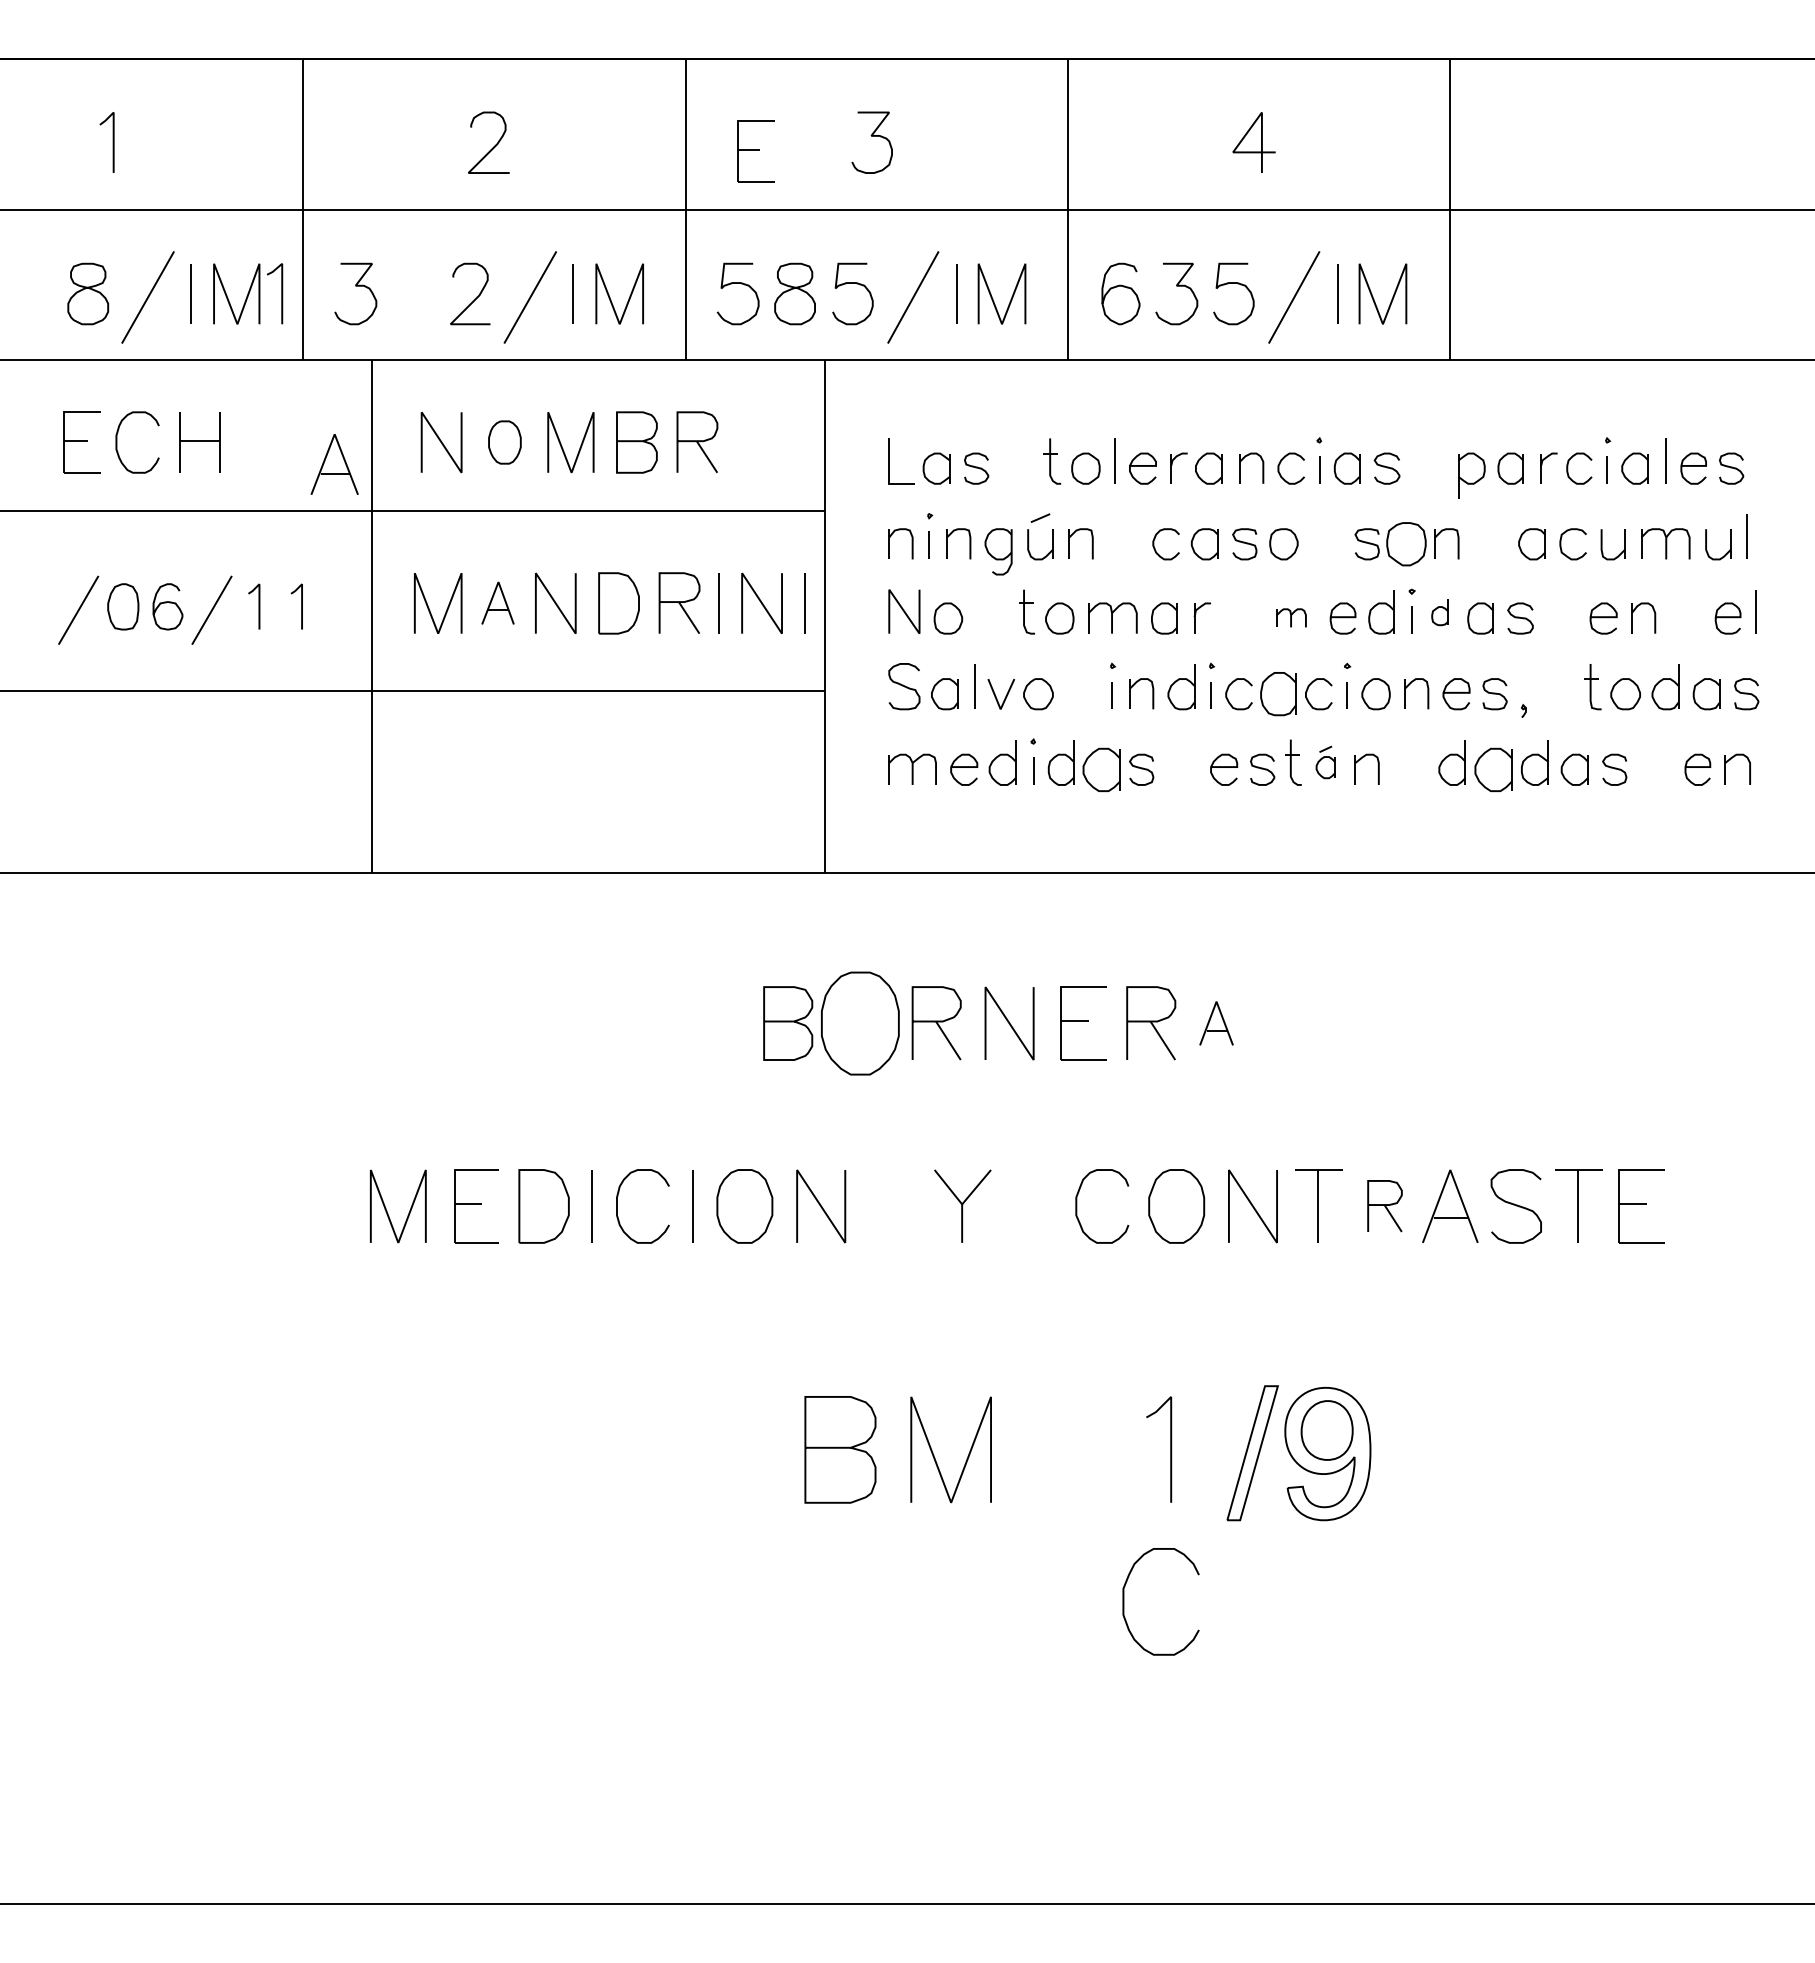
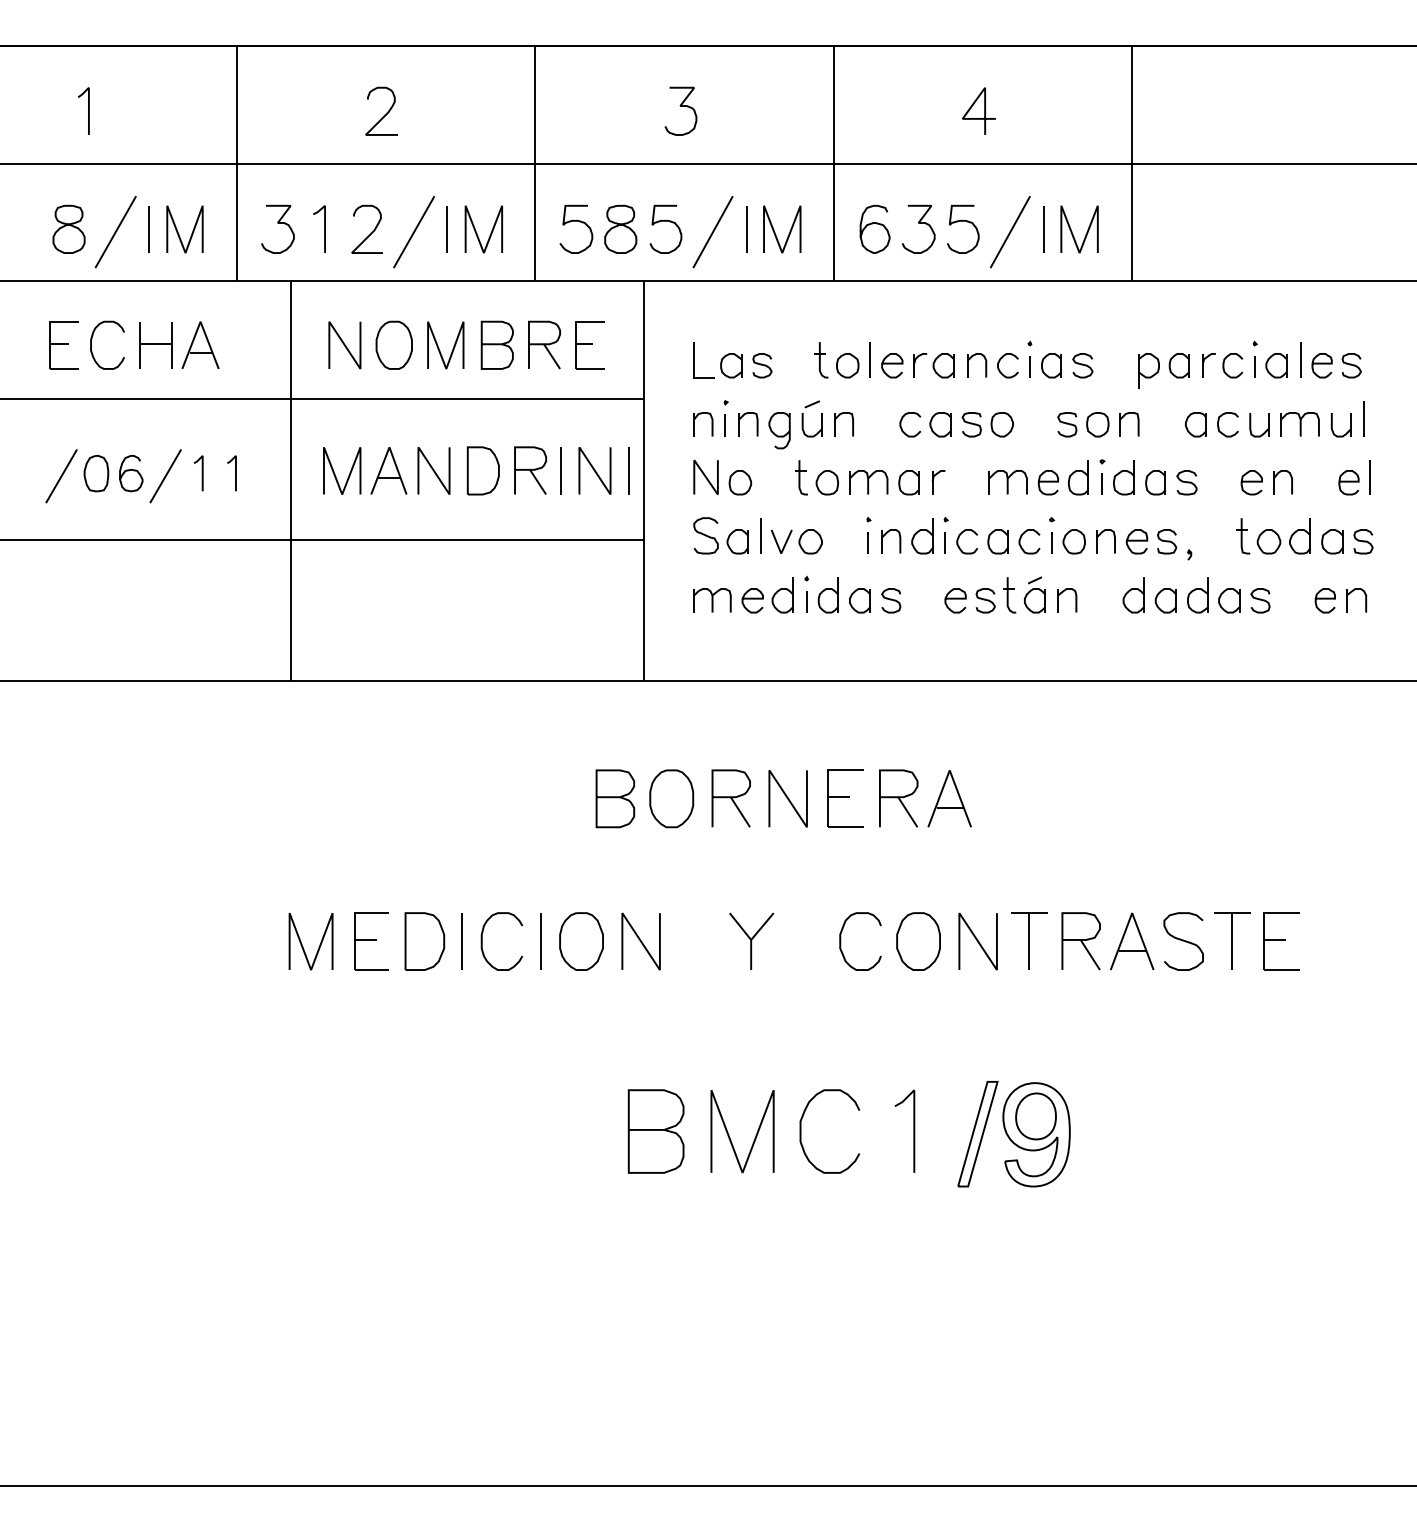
part: (755, 151) -> (589, 345), moved
curve: (281, 293) -> (324, 229), moved
part: (504, 442) -> (393, 345), size x1.43
part: (334, 464) -> (200, 345), moved
part: (1405, 544) -> (1097, 424), size x0.71
part: (497, 602) -> (388, 470), size x1.43
part: (1439, 612) -> (1123, 477), size x1.67
part: (1291, 617) -> (1008, 481), size x1.67
part: (1278, 694) -> (998, 541), size x0.71
part: (1325, 762) -> (1034, 595), size x1.43
part: (1101, 769) -> (859, 600), size x0.71
part: (1493, 769) -> (1165, 600), size x0.71
part: (860, 1023) -> (671, 798), size x0.71
part: (1216, 1023) -> (949, 798), size x1.67
part: (1384, 1206) -> (1080, 941), size x1.43
curve: (1124, 1601) -> (801, 1131), moved

